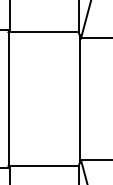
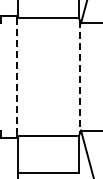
line: (9, 99) -> (17, 77), solid -> dashed
line: (79, 99) -> (79, 77), solid -> dashed

